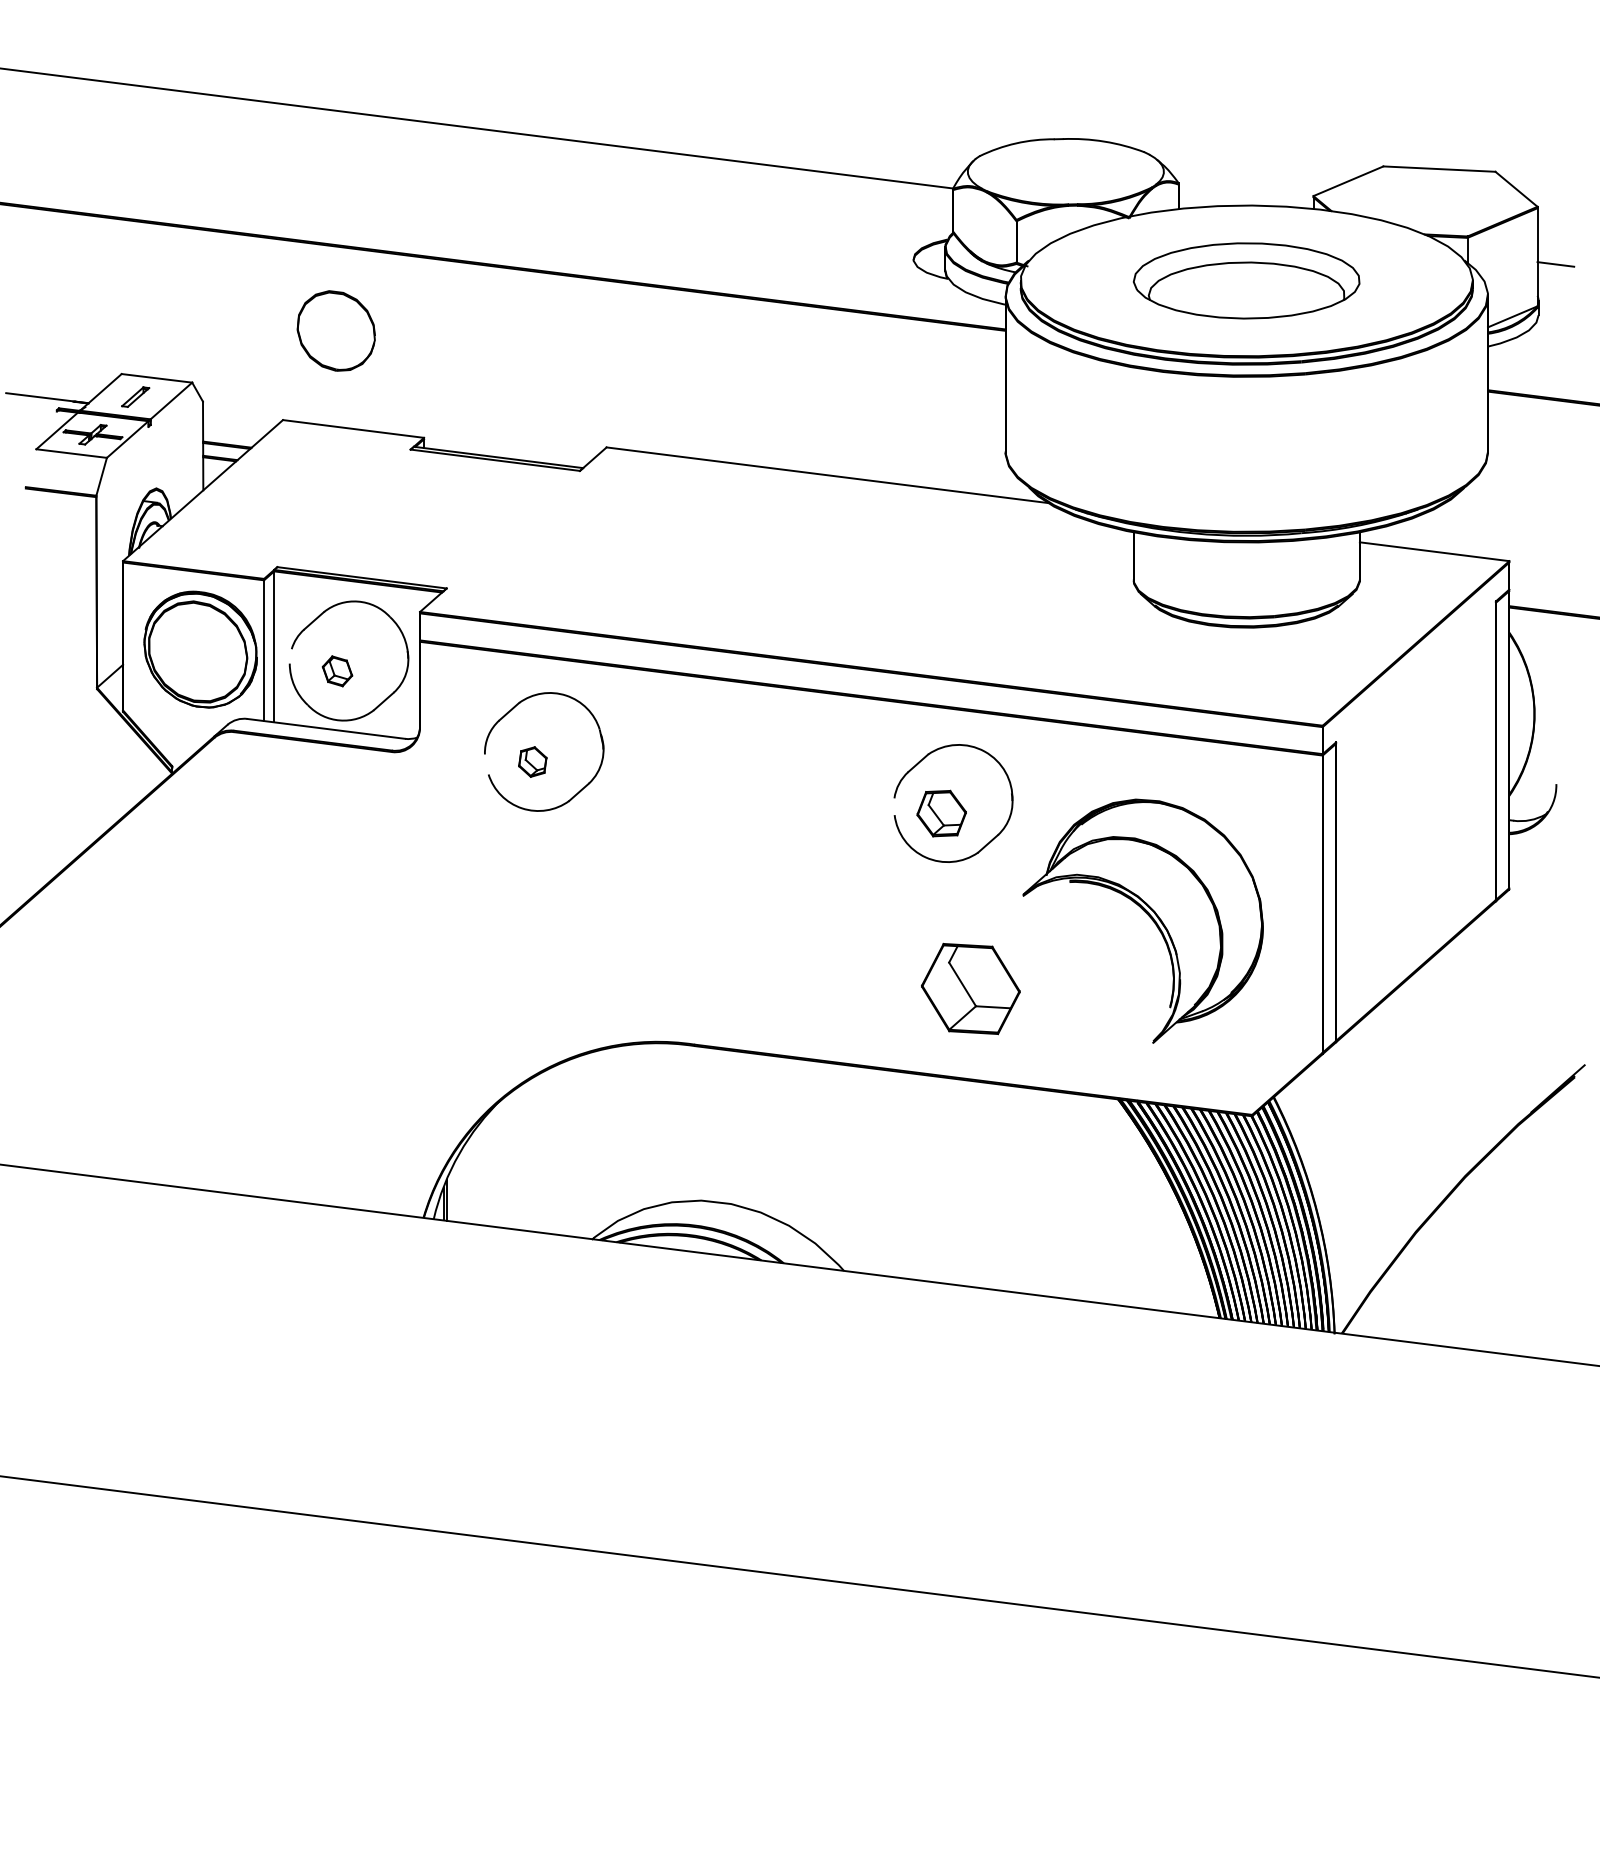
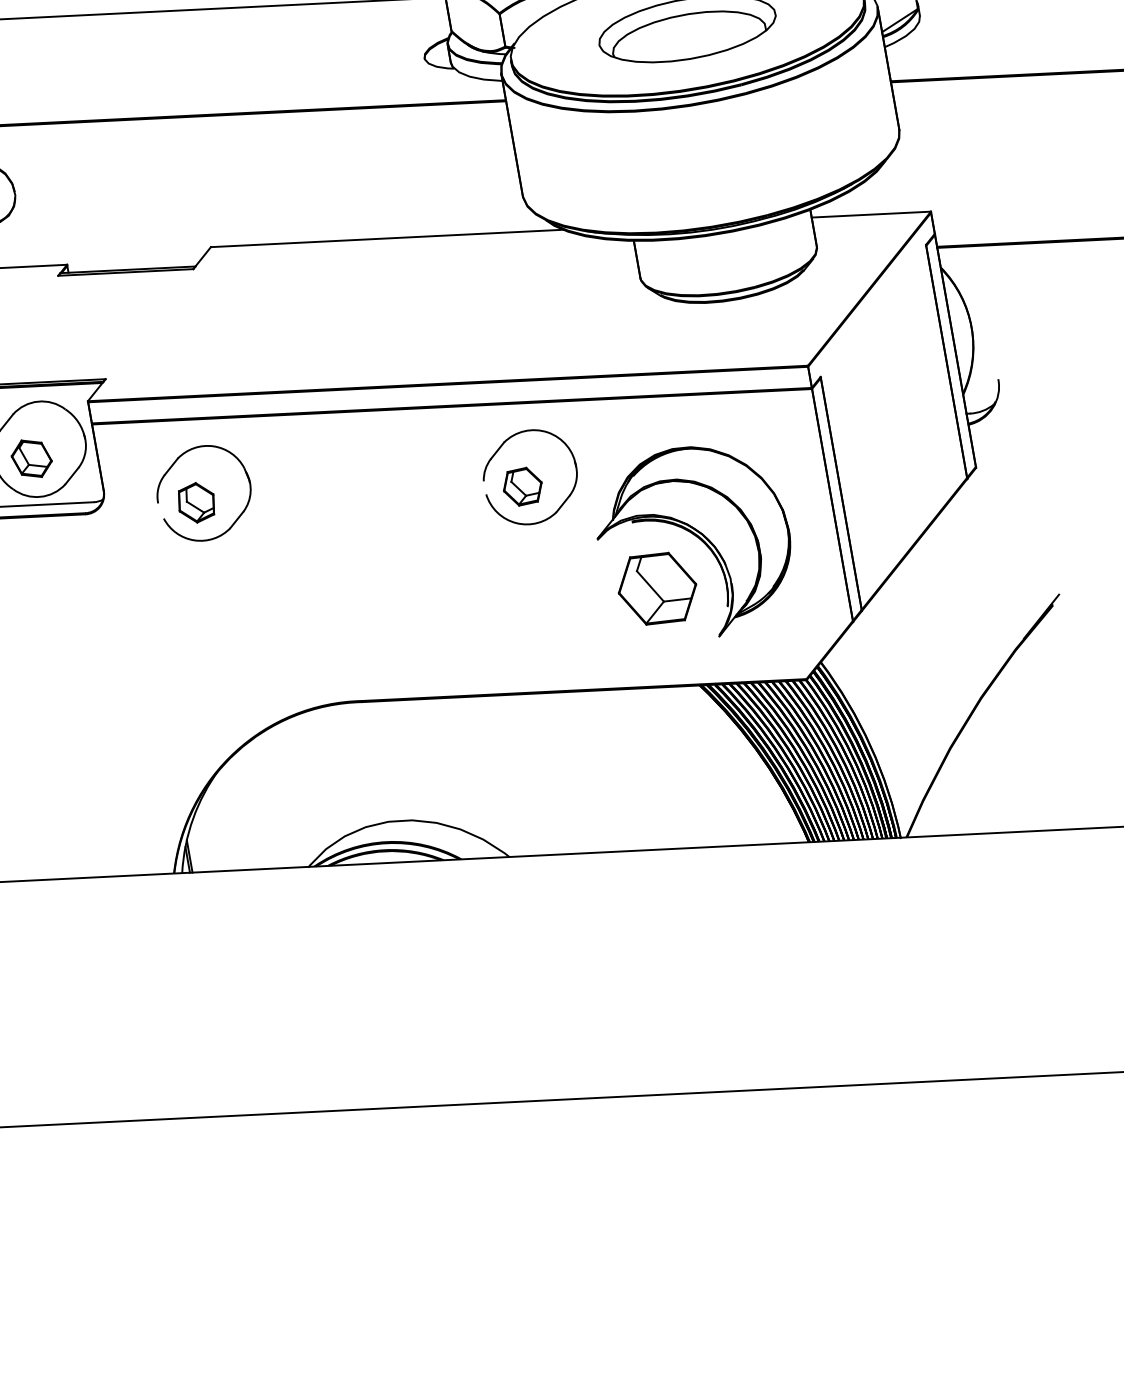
part: (337, 671) -> (31, 459), size x1.67
part: (532, 761) -> (196, 502), size x1.67
part: (970, 988) -> (657, 588), moved

